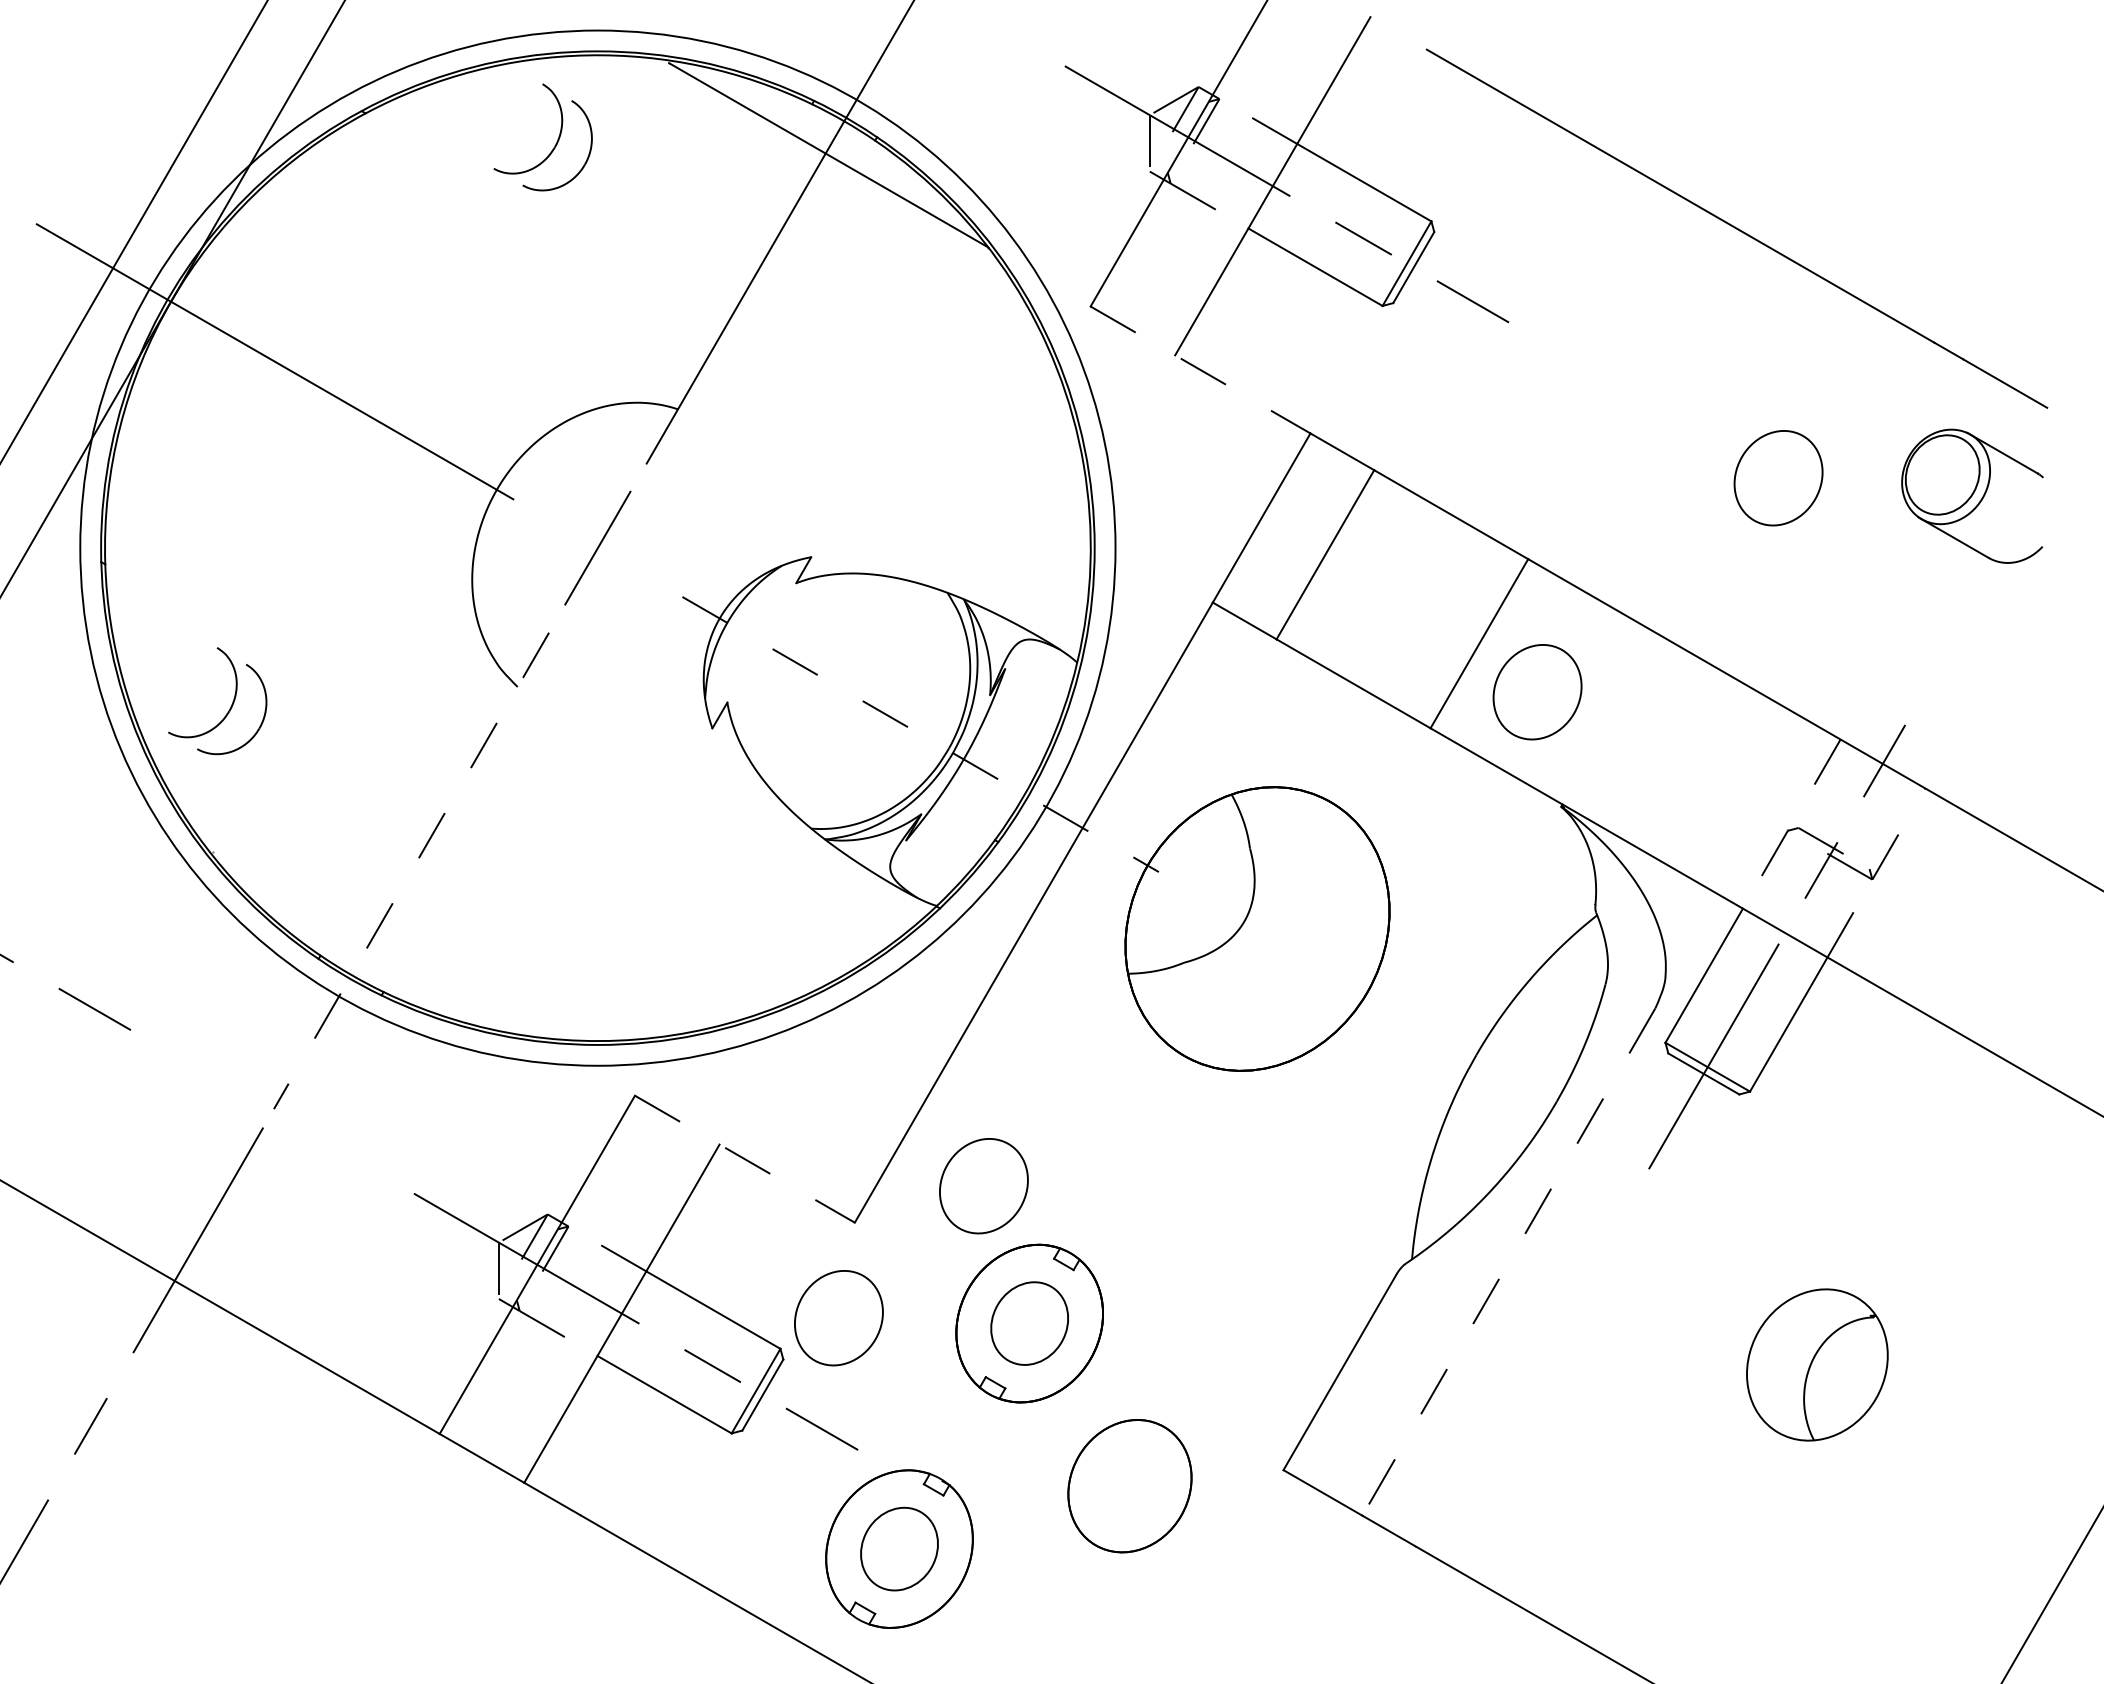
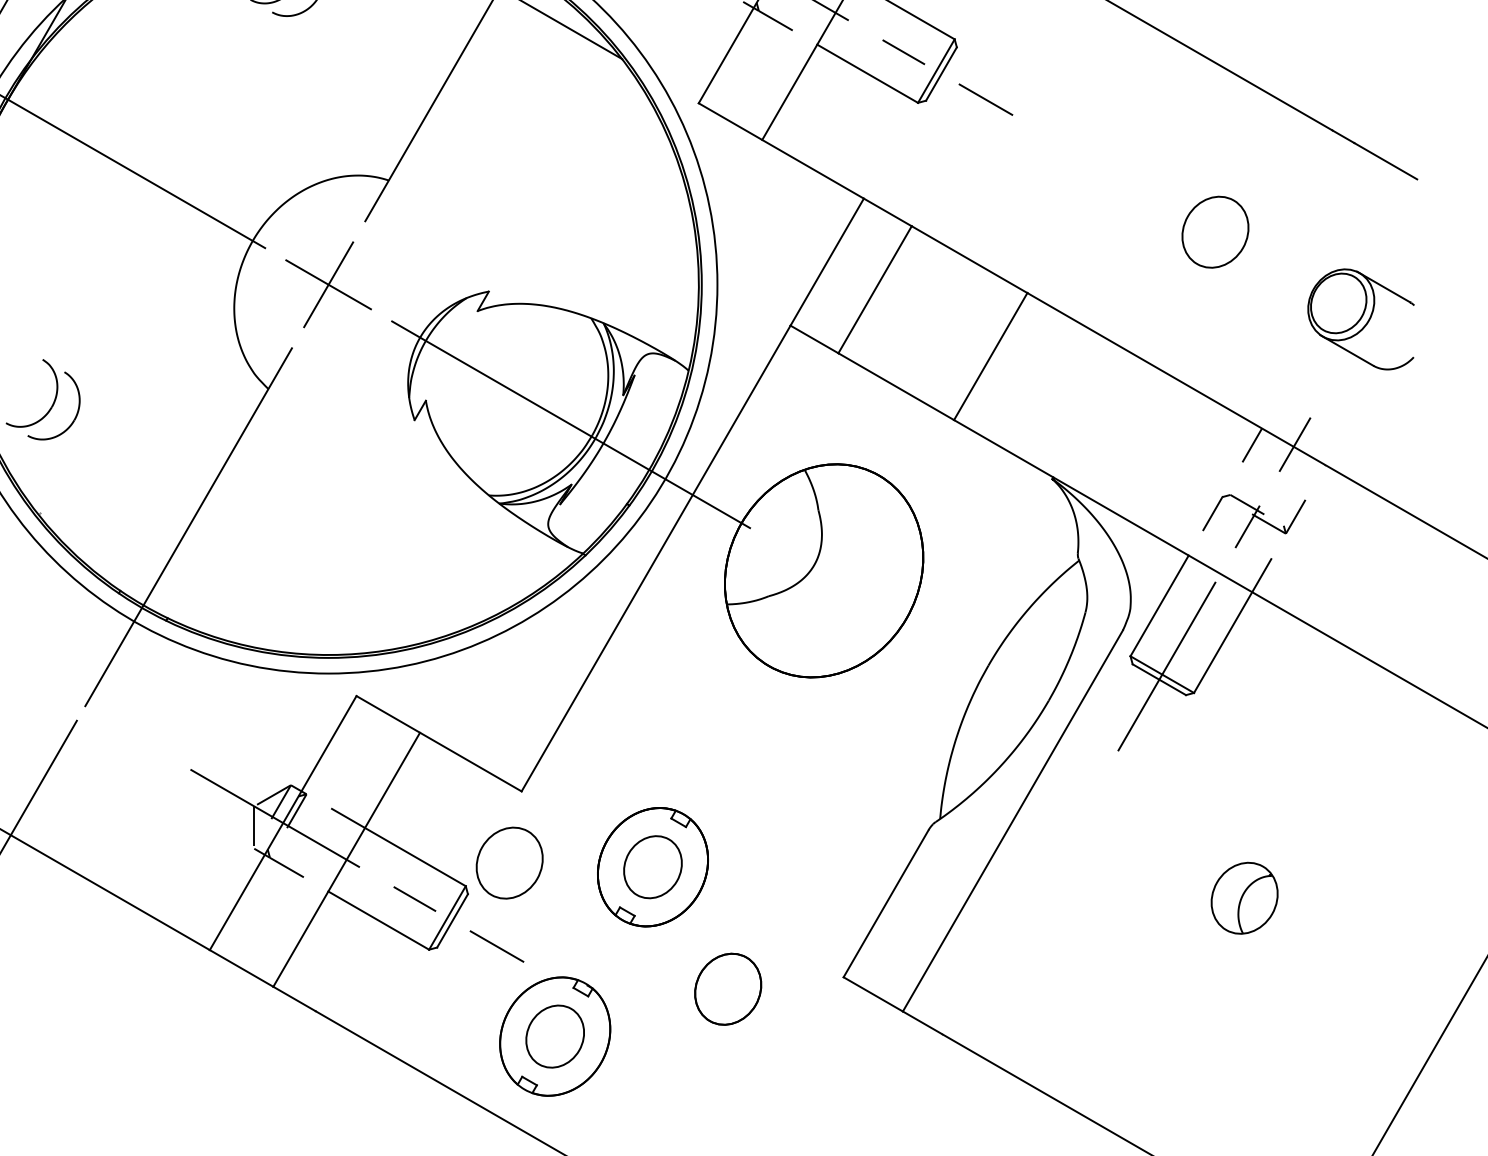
line: (1200, 370) -> (781, 151), dashed -> solid
part: (1972, 495) -> (1361, 318), moved
line: (597, 547) -> (328, 284), added
part: (1537, 692) -> (1034, 393), removed
line: (921, 734) -> (571, 424), dashed -> solid
line: (411, 871) -> (188, 527), dashed -> solid
line: (744, 1159) -> (438, 743), dashed -> solid
part: (983, 1186) -> (618, 764), removed
line: (1508, 1262) -> (1012, 821), dashed -> solid
part: (1817, 1364) -> (1244, 897), size x0.62
part: (1129, 1485) -> (727, 988), size x0.71

